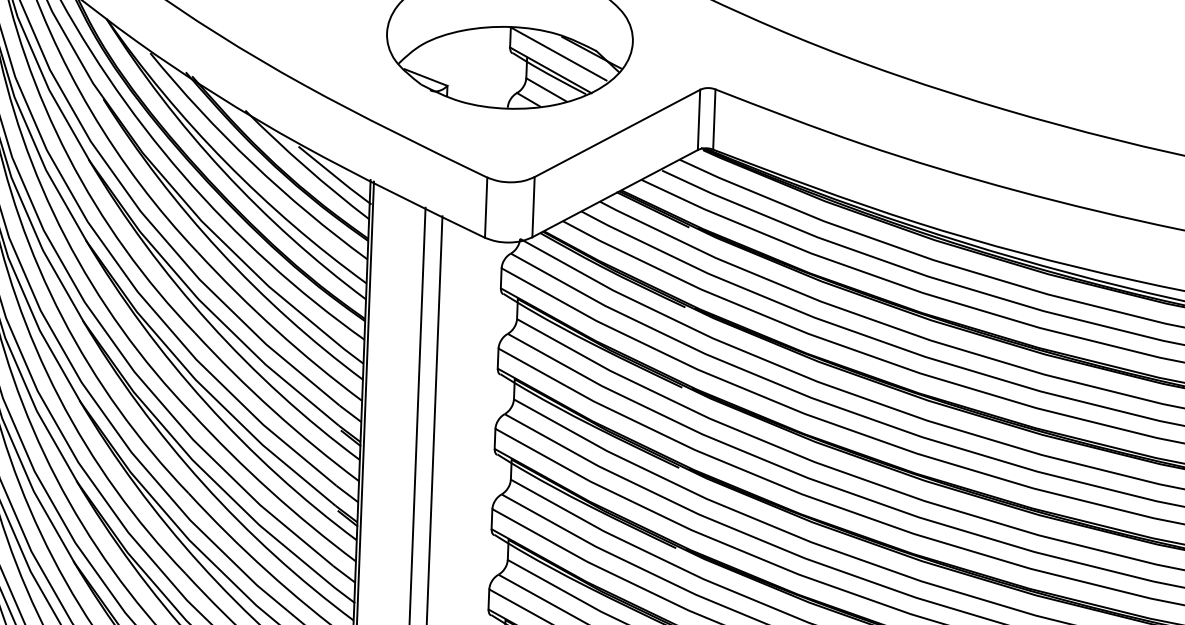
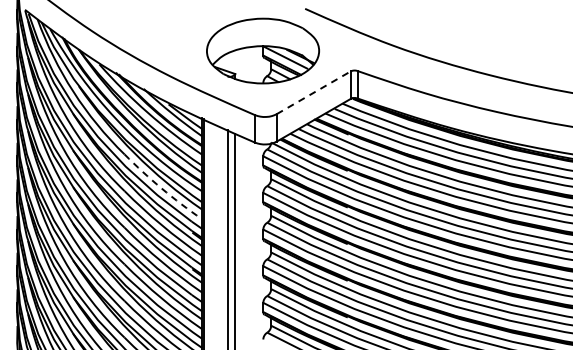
line: (616, 132) -> (313, 92), solid -> dashed
arc: (275, 330) -> (161, 188), solid -> dashed

